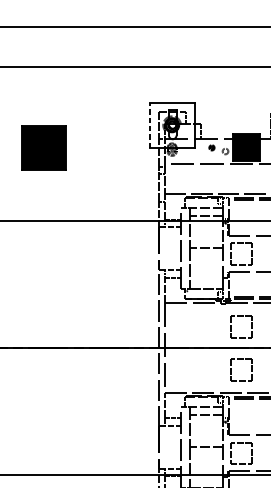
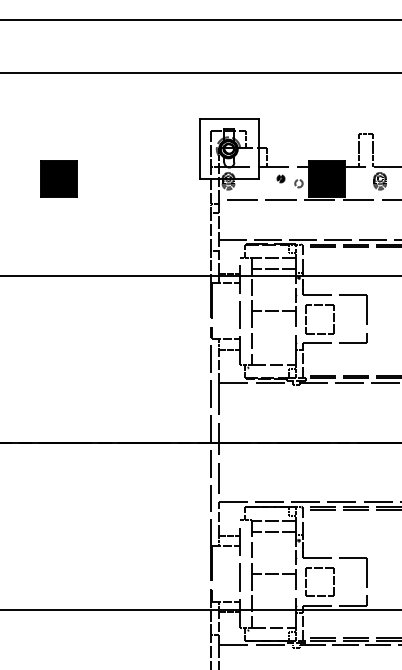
line: (150, 125) -> (199, 149), dashed -> solid
part: (43, 147) -> (58, 178), size x0.62
part: (231, 327) -> (306, 415), removed
part: (241, 359) -> (319, 458), removed

